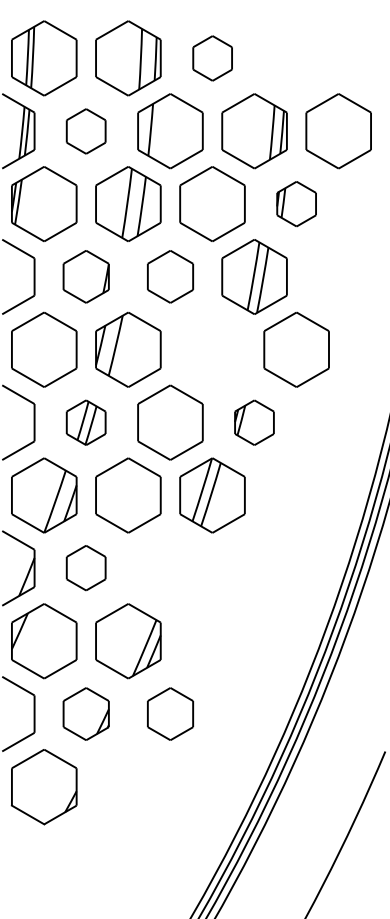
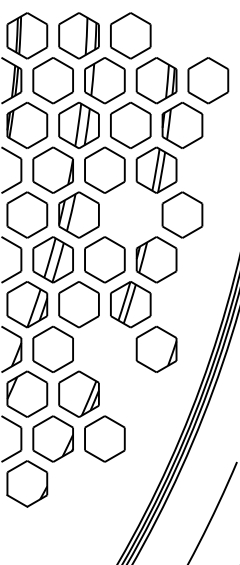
part: (212, 57) -> (130, 35), size x1.67
part: (85, 130) -> (52, 80), size x1.67
part: (296, 204) -> (182, 125), size x1.67
part: (85, 275) -> (52, 169), size x1.43
part: (169, 275) -> (104, 169), size x1.43
part: (85, 422) -> (52, 259), size x1.67
part: (254, 422) -> (156, 259), size x1.67
part: (85, 566) -> (52, 348), size x1.67
part: (254, 566) -> (156, 348), added
part: (85, 713) -> (52, 438), size x1.43
part: (169, 713) -> (104, 438), size x1.43

